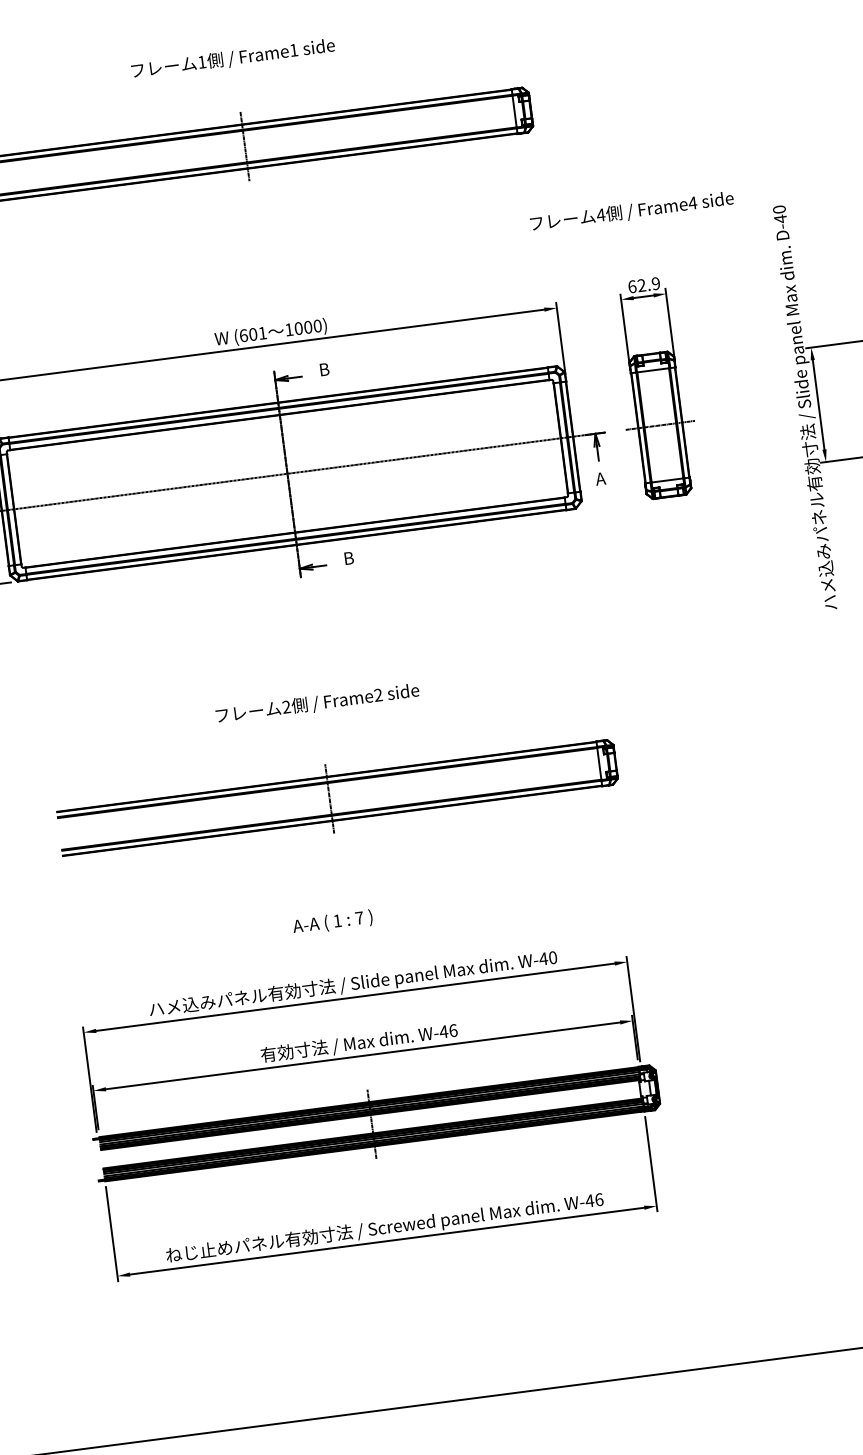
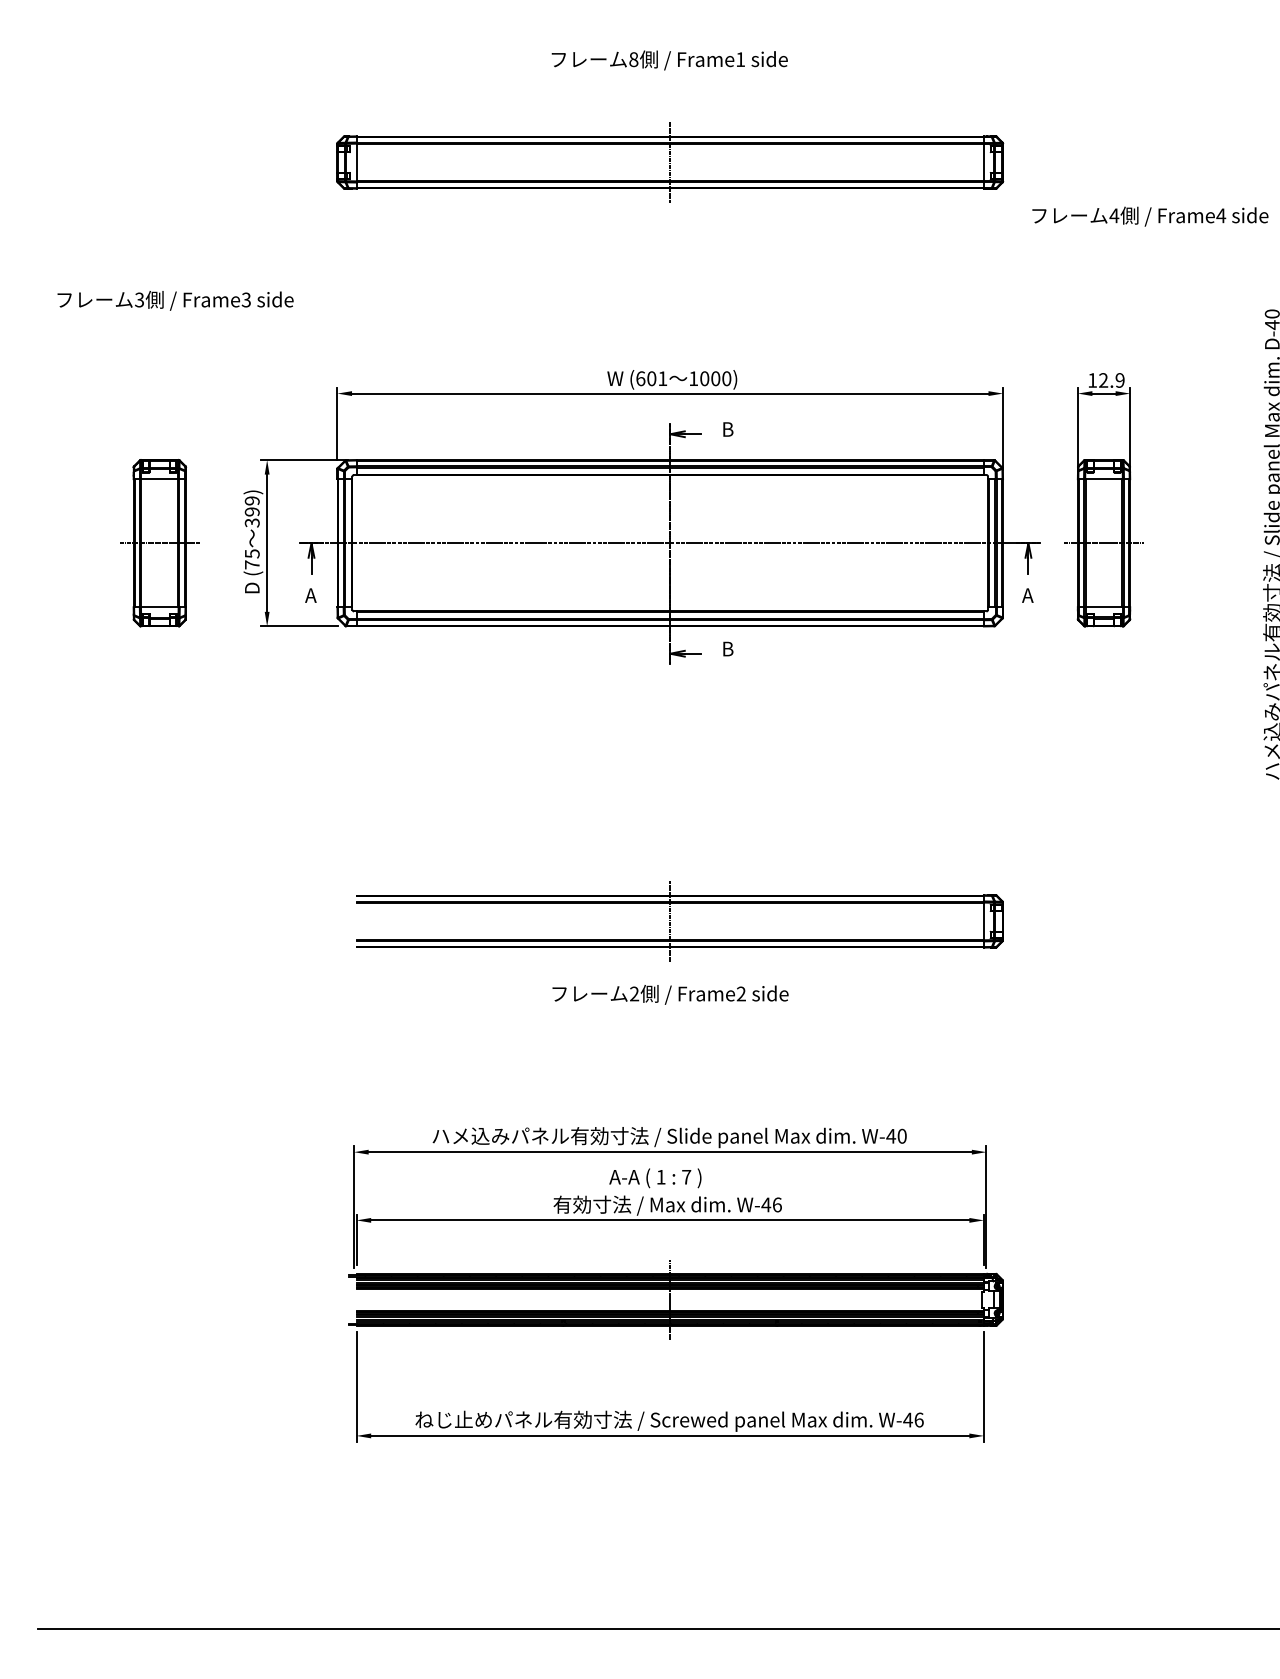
text: (201, 62) -> (633, 59), 1 -> 8
text: (632, 211) -> (1150, 216), moved
text: (632, 286) -> (1092, 380), 62.9 -> 12.9
text: (317, 703) -> (670, 994), moved
text: (332, 922) -> (655, 1178), moved

